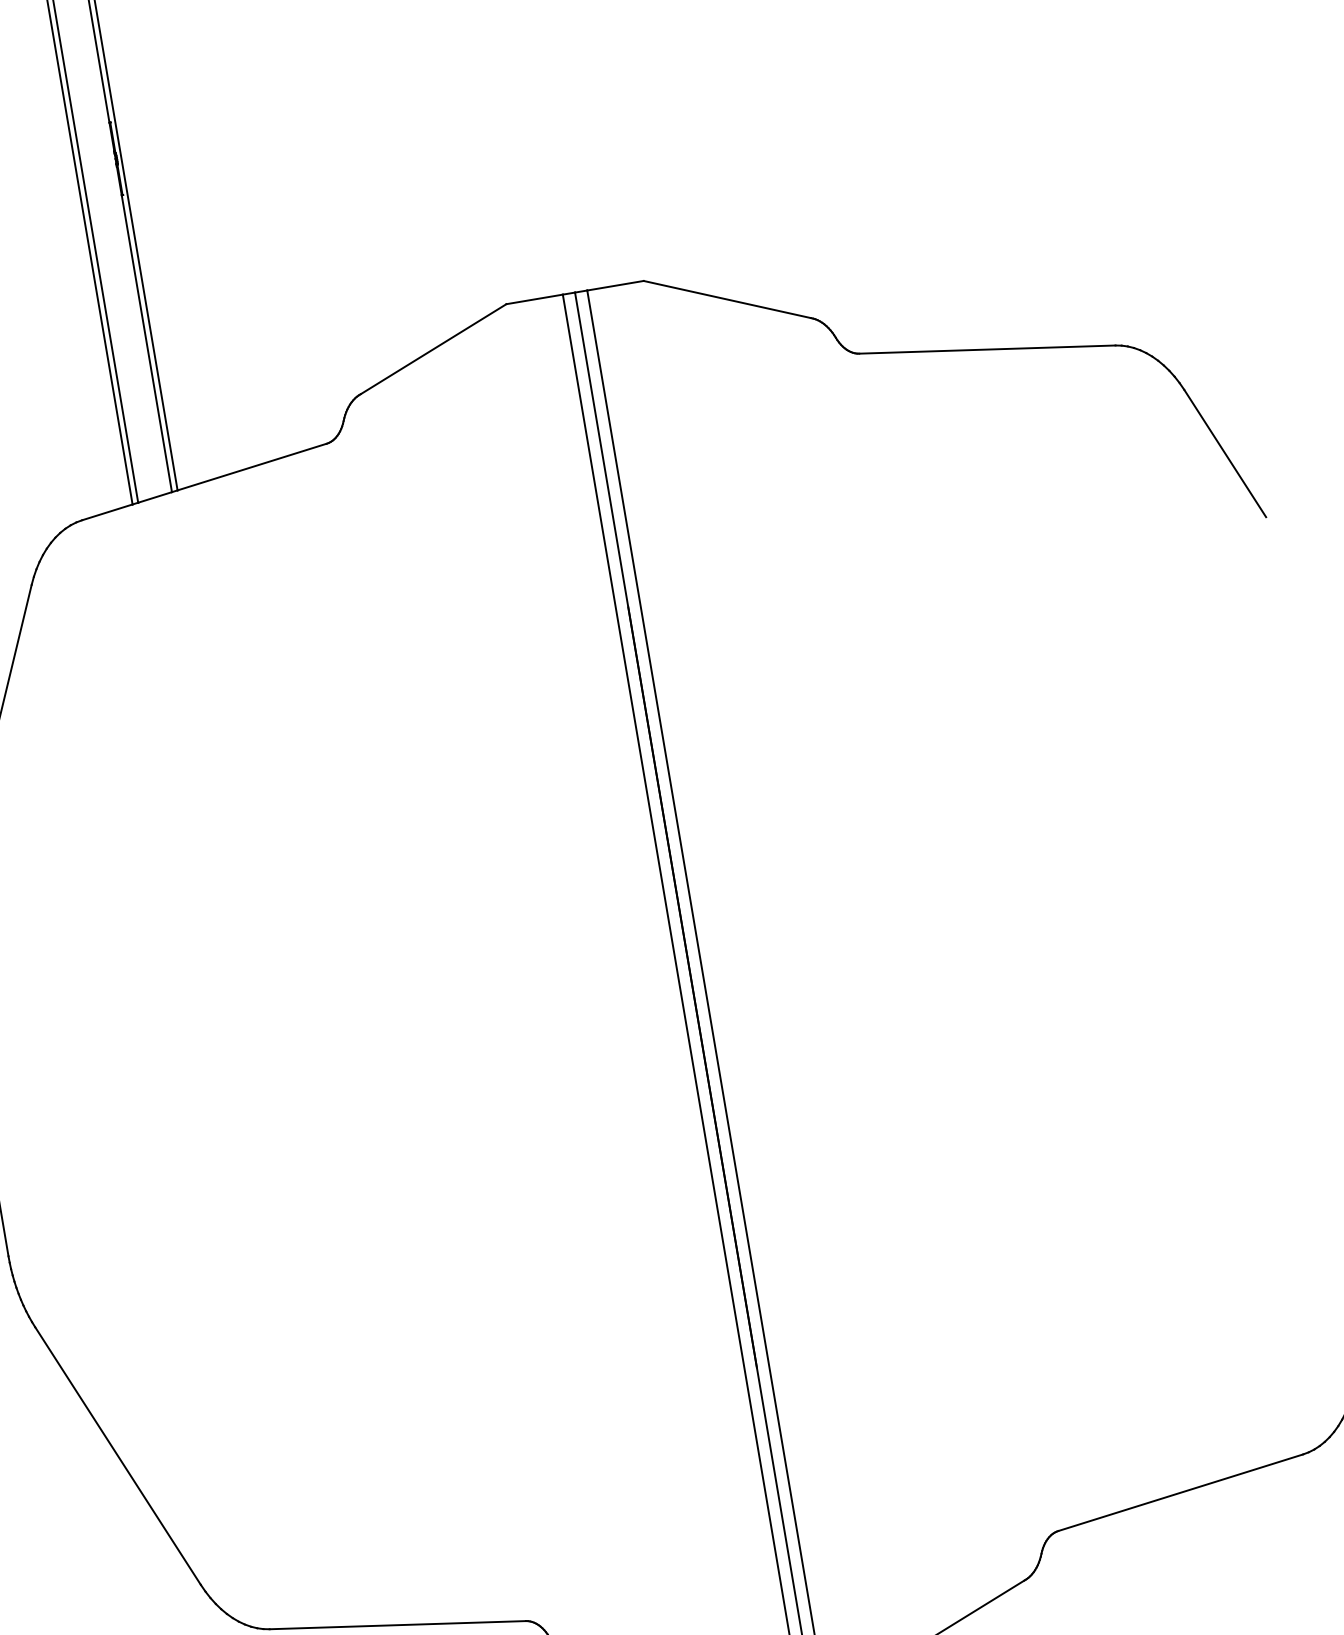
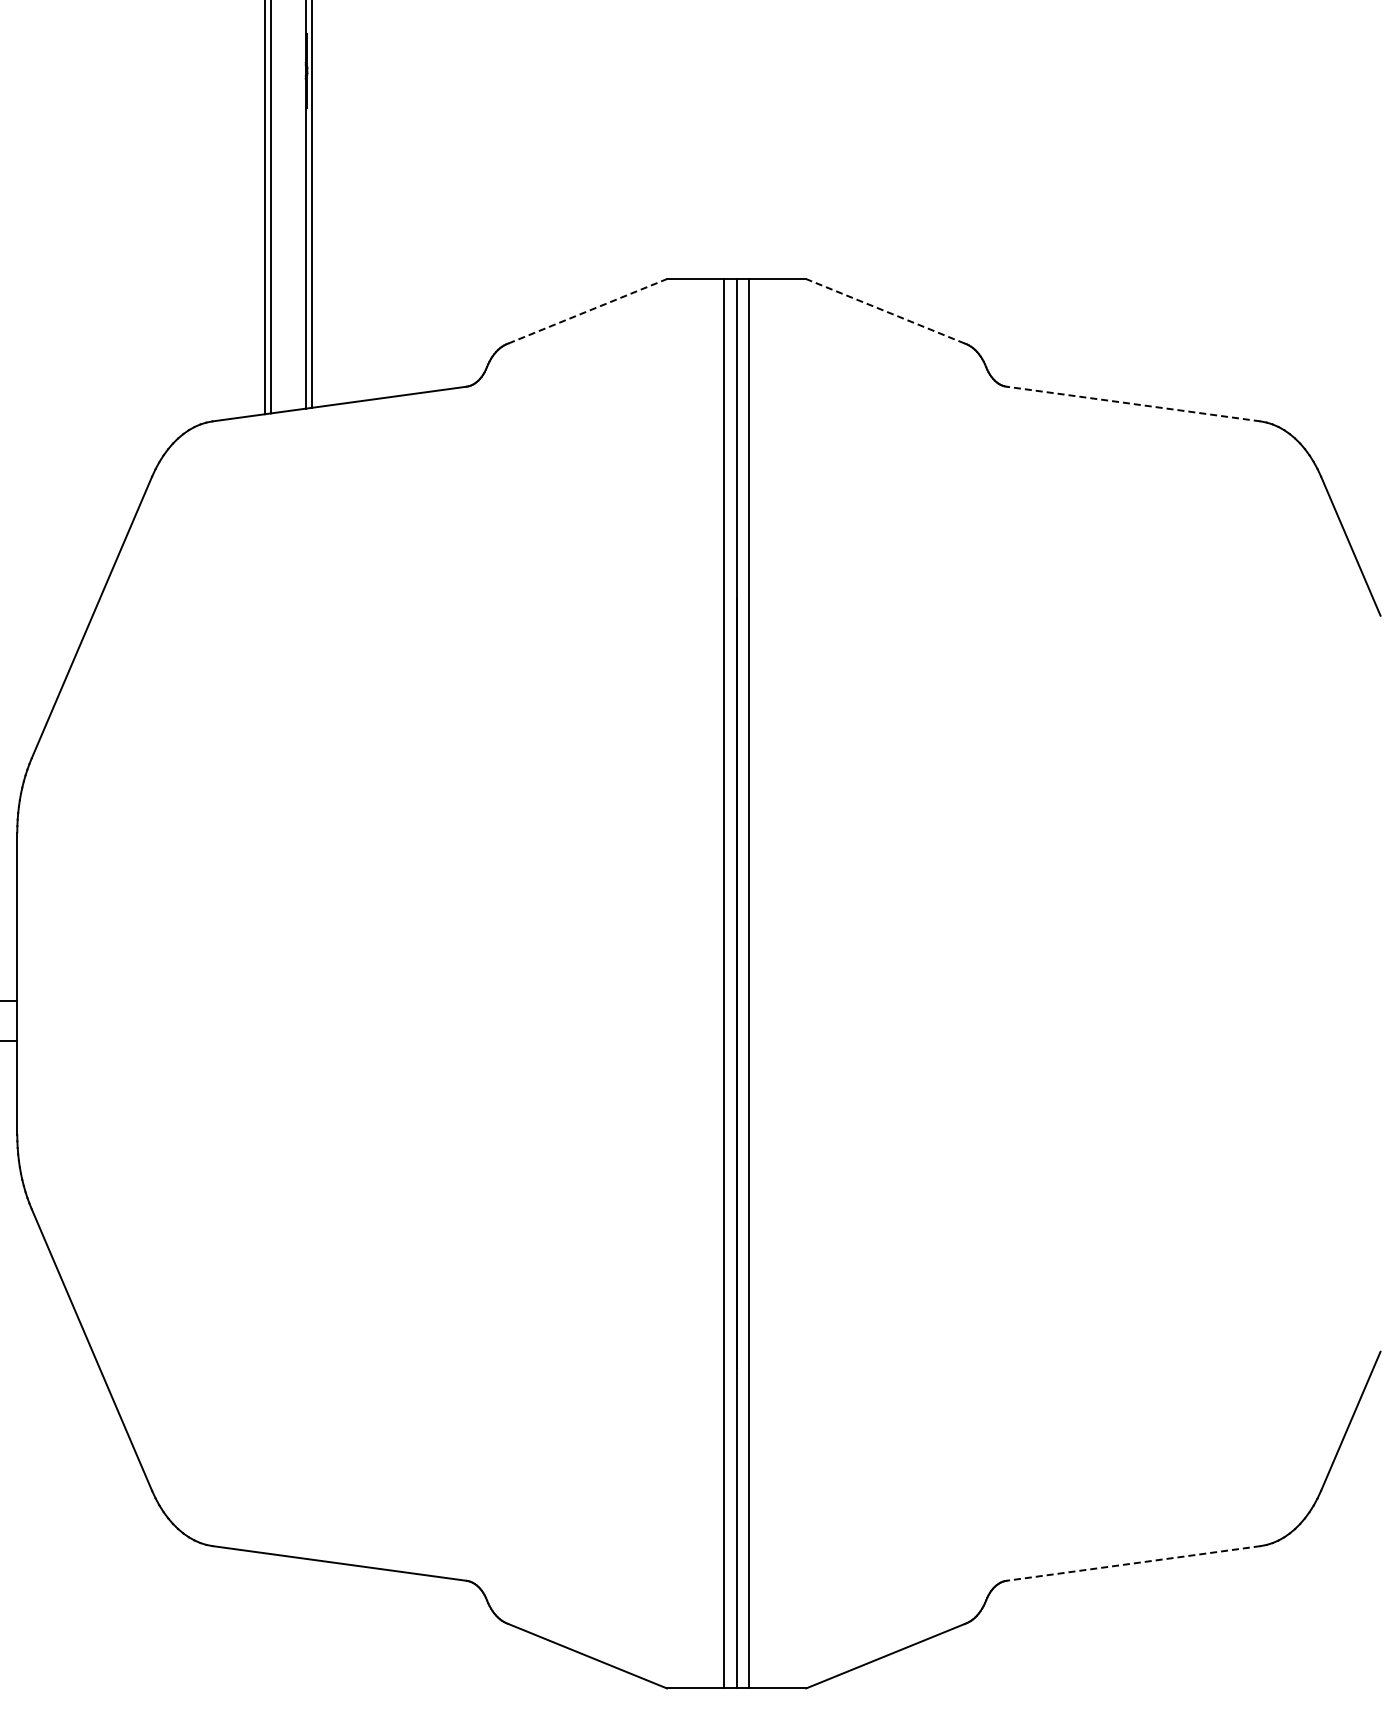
line: (727, 299) -> (885, 311), solid -> dashed
line: (433, 349) -> (587, 311), solid -> dashed
line: (987, 350) -> (1133, 404), solid -> dashed
line: (1180, 1492) -> (1133, 1563), solid -> dashed

